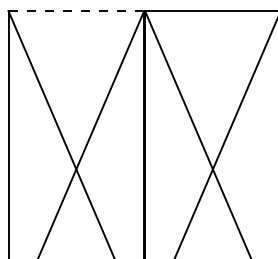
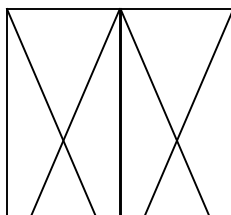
line: (76, 11) -> (63, 9), dashed -> solid

